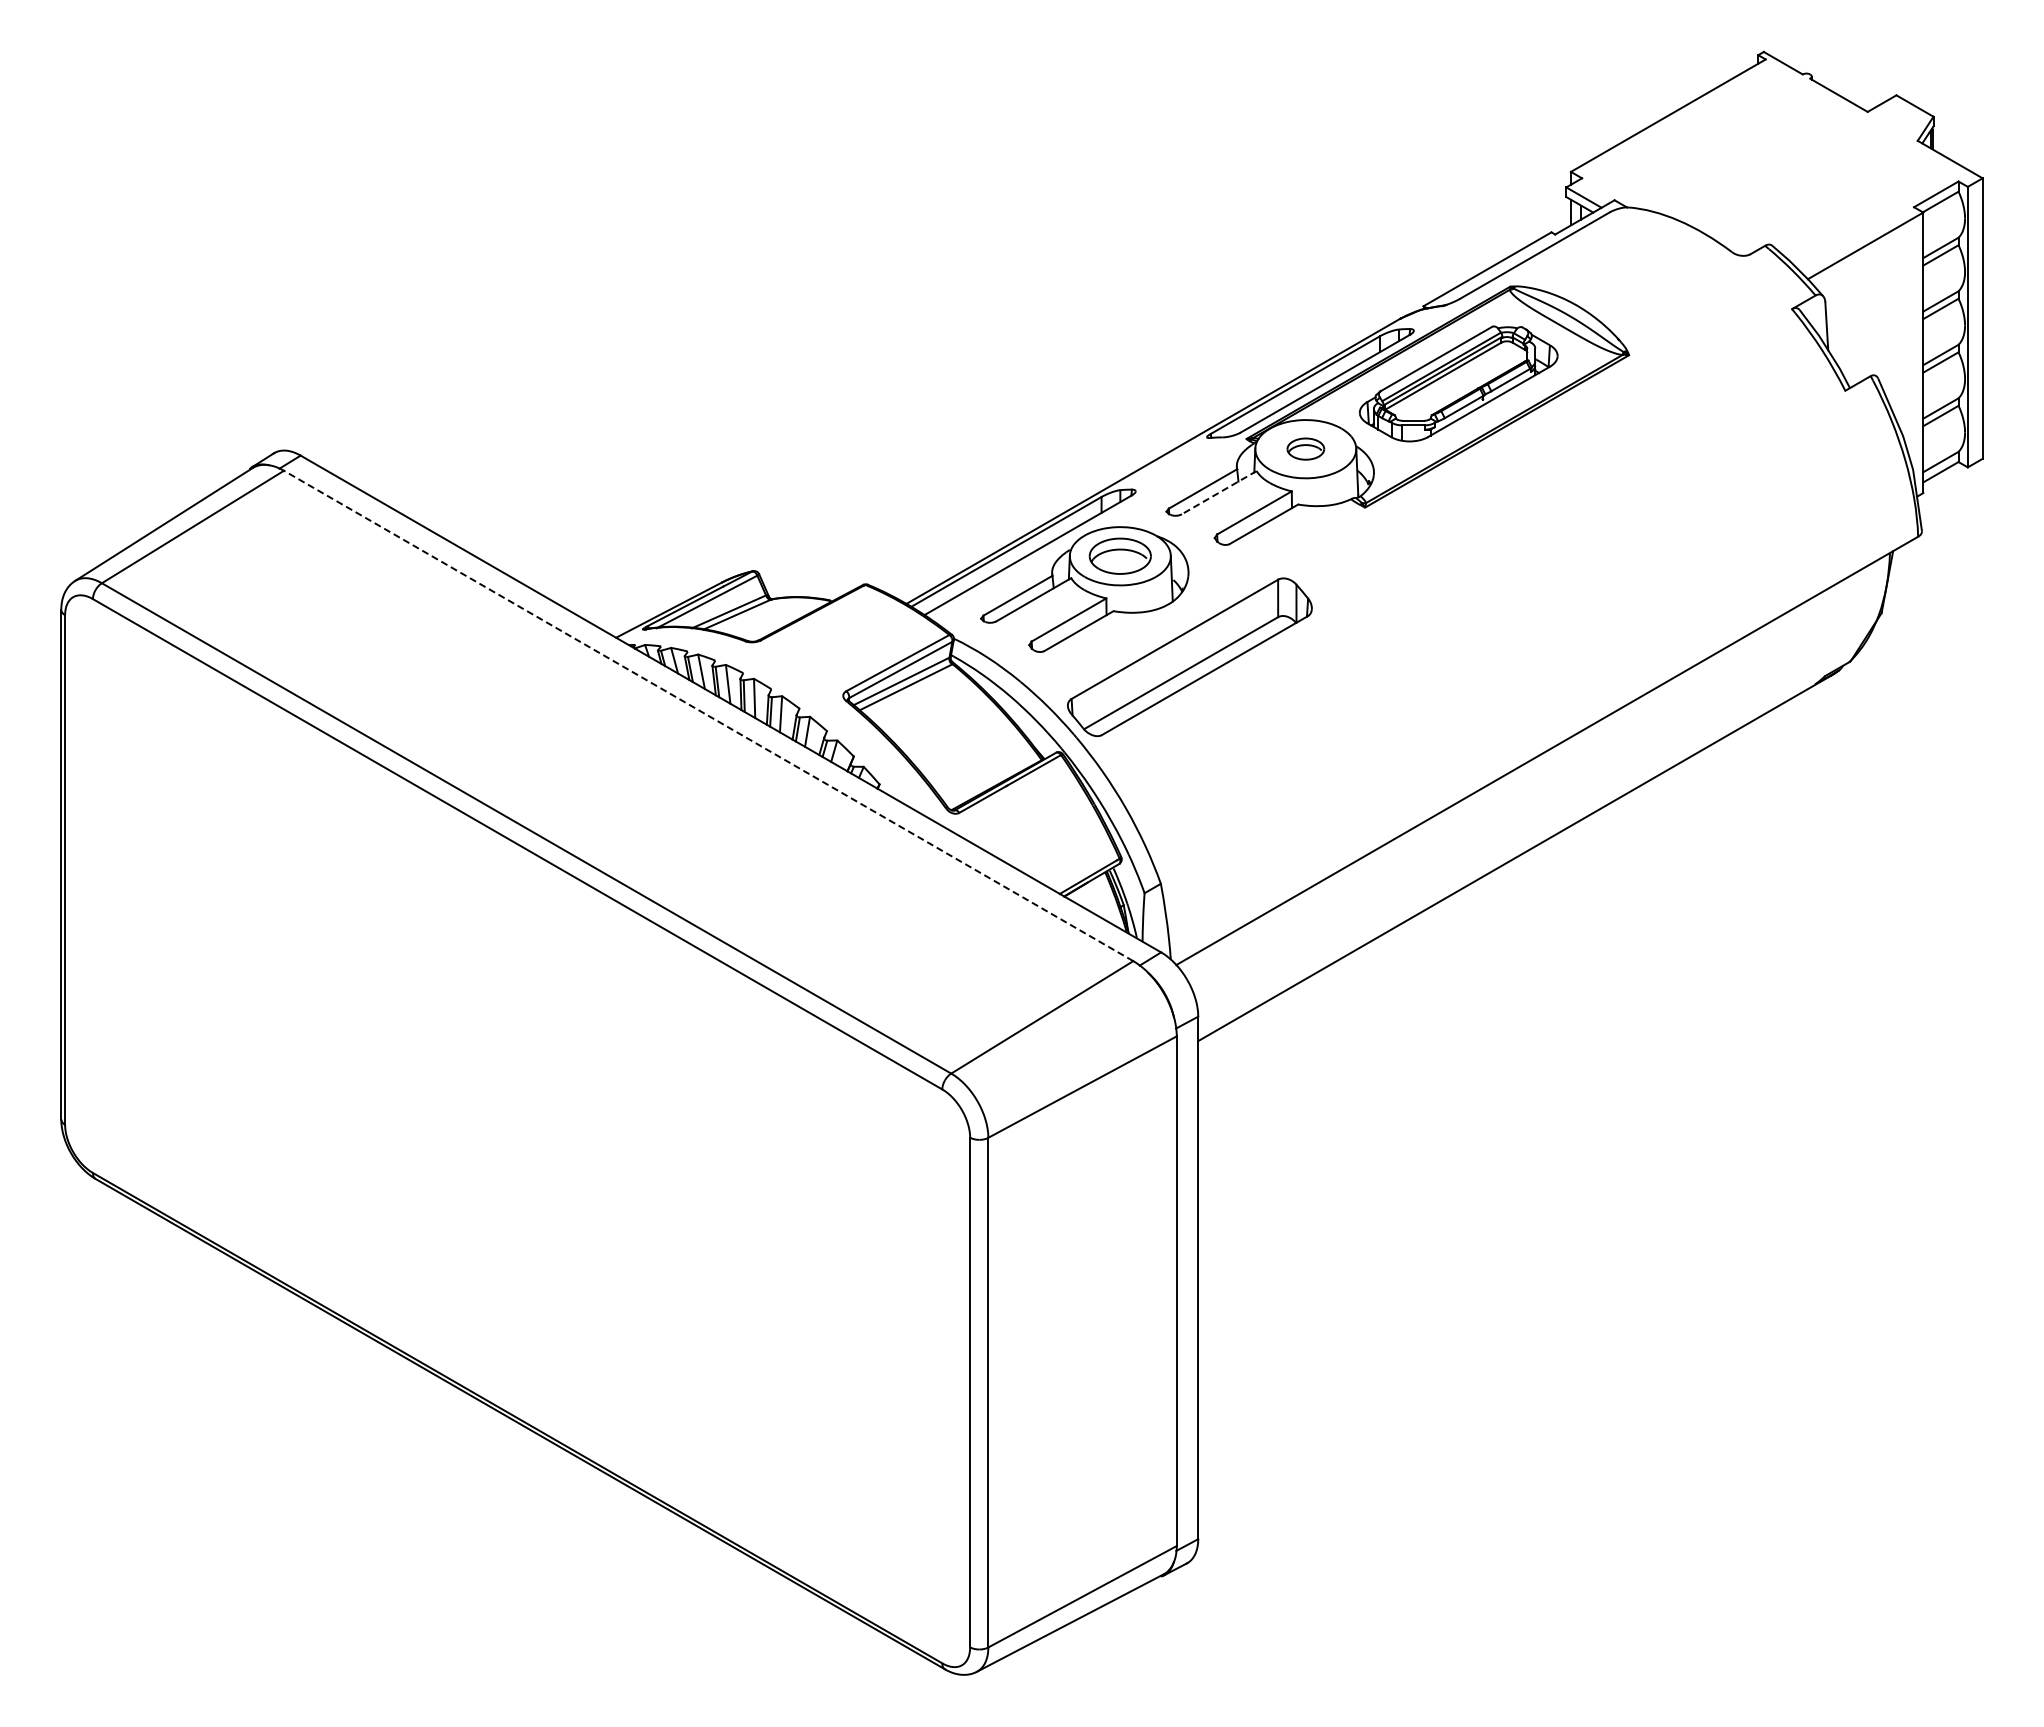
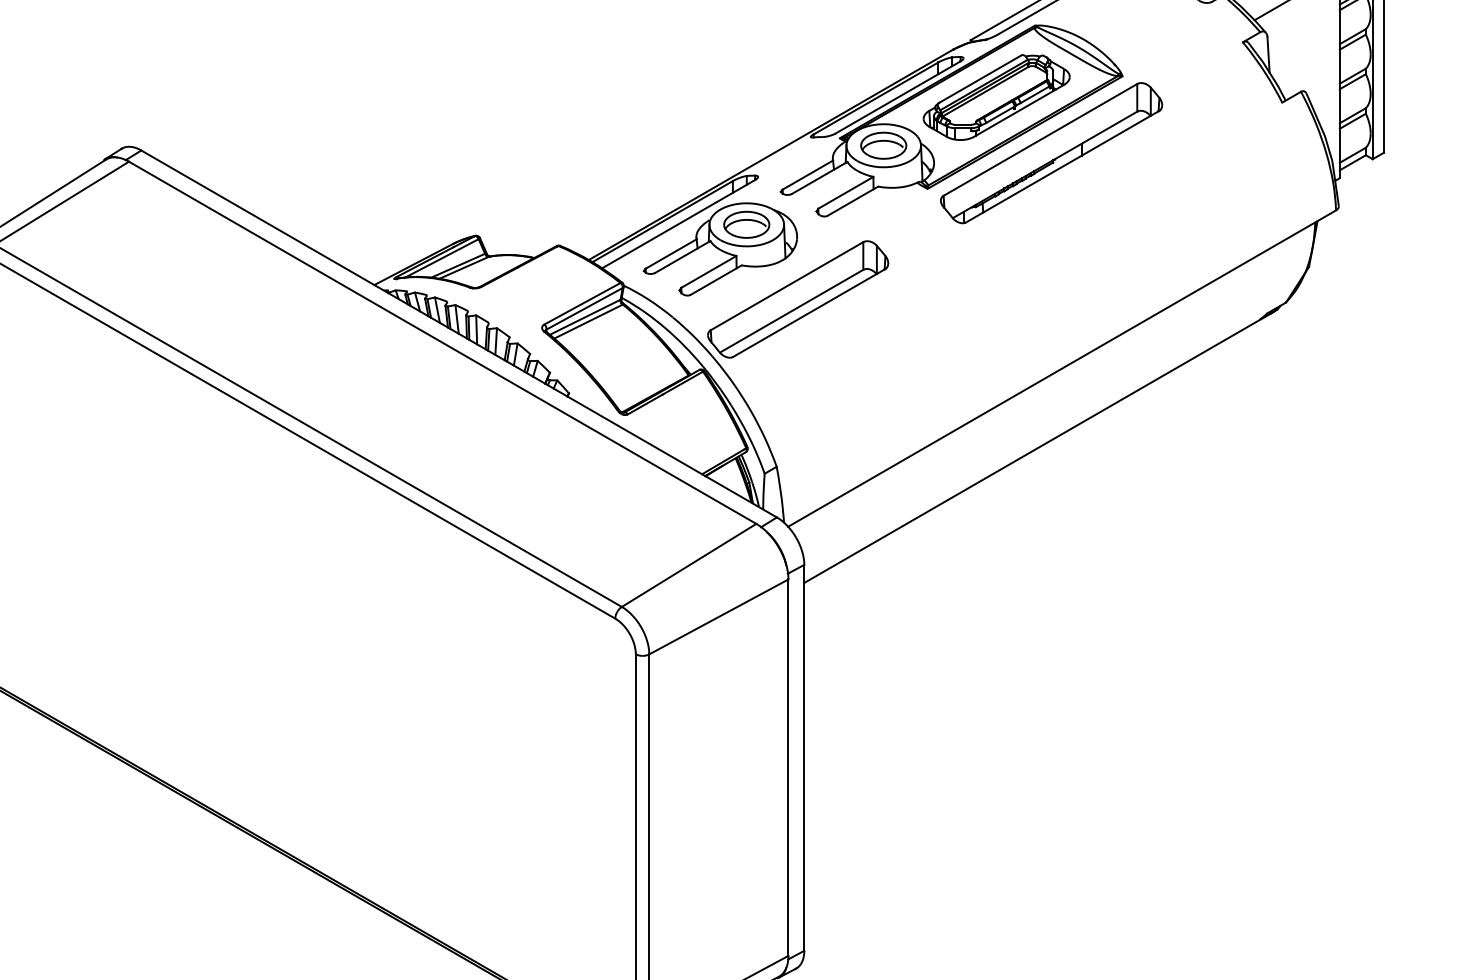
part: (1305, 448) -> (883, 145), size x1.67
part: (1532, 458) -> (1051, 152), added
line: (1218, 492) -> (819, 177), dashed -> solid
line: (708, 715) -> (442, 342), dashed -> solid

